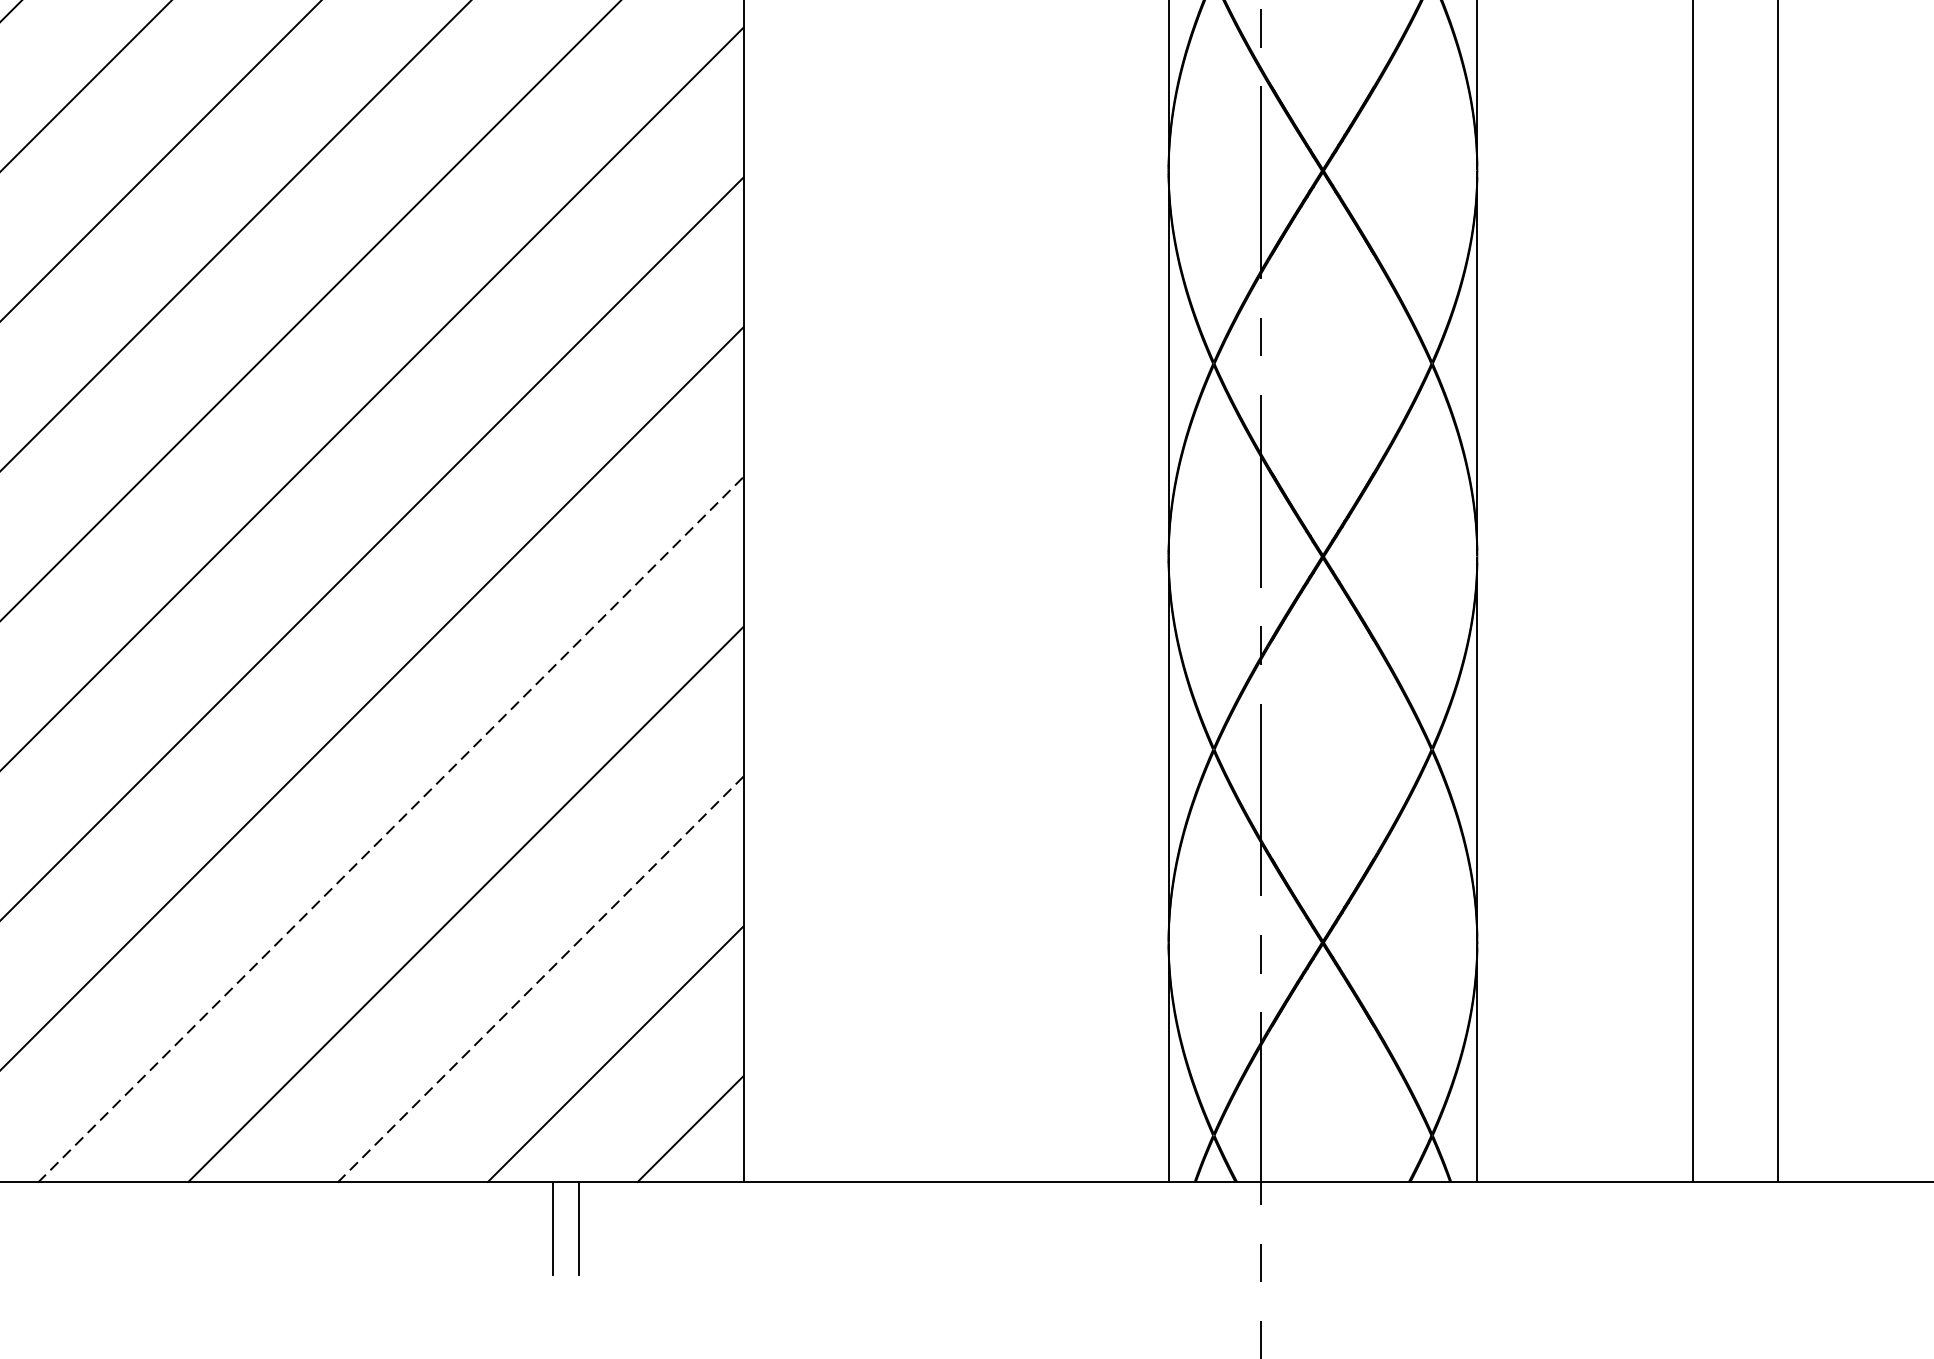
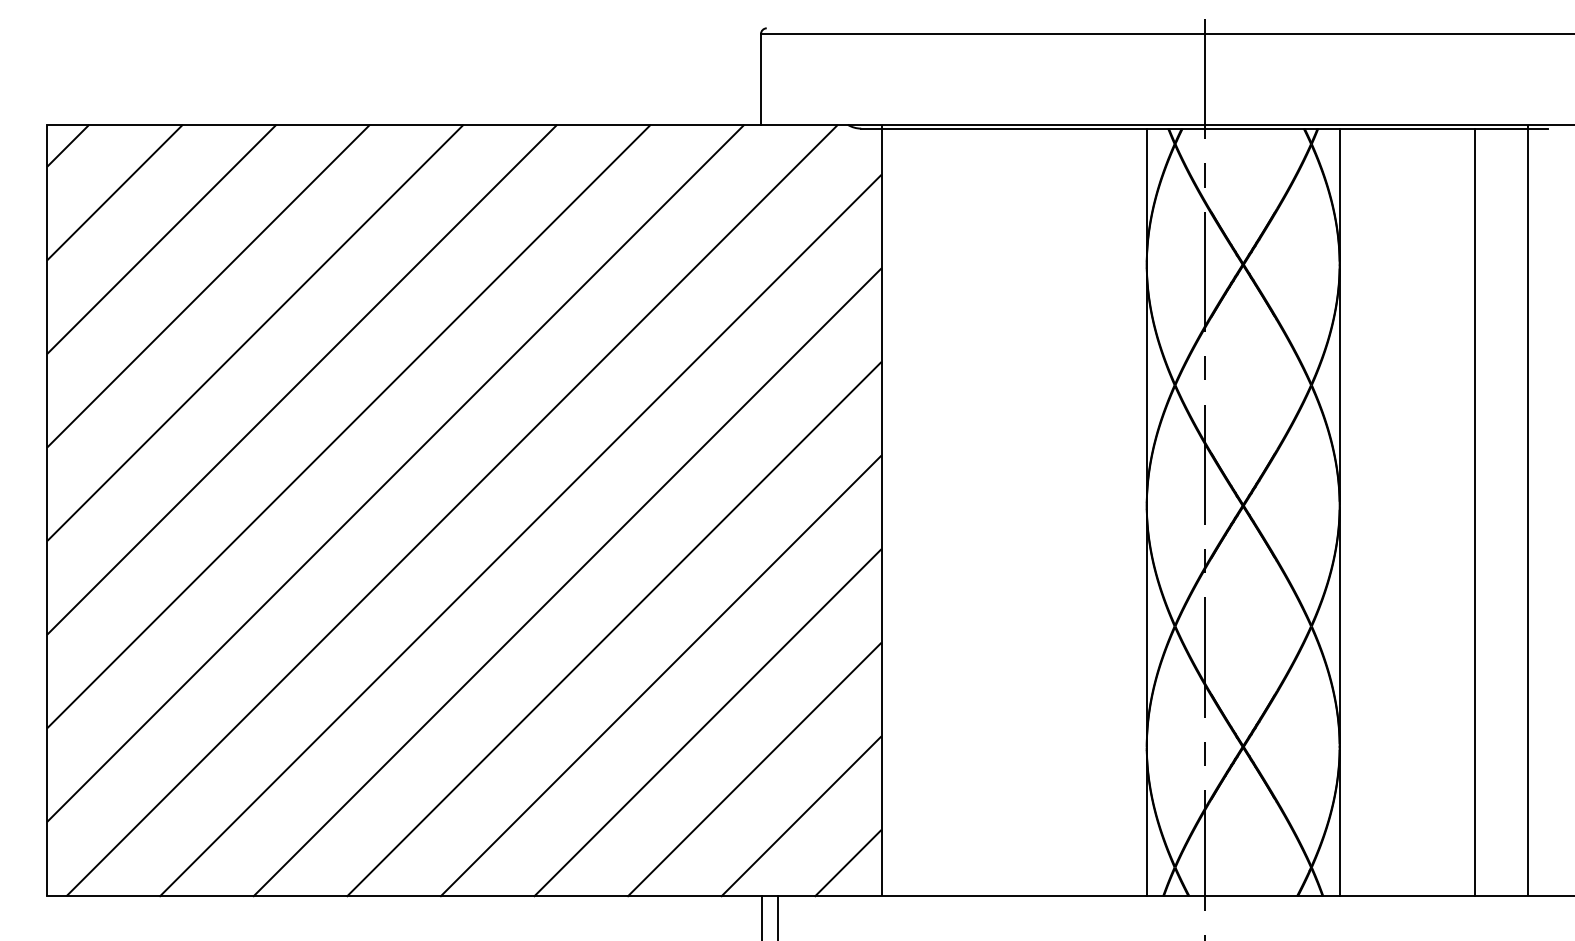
line: (392, 828) -> (661, 675), dashed -> solid
line: (540, 978) -> (754, 769), dashed -> solid

